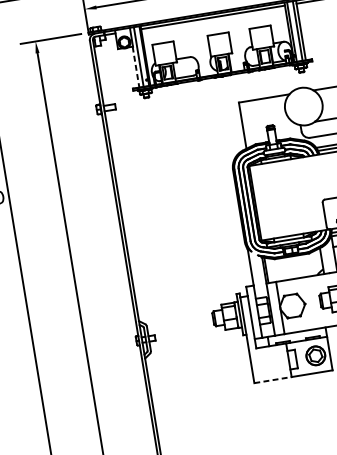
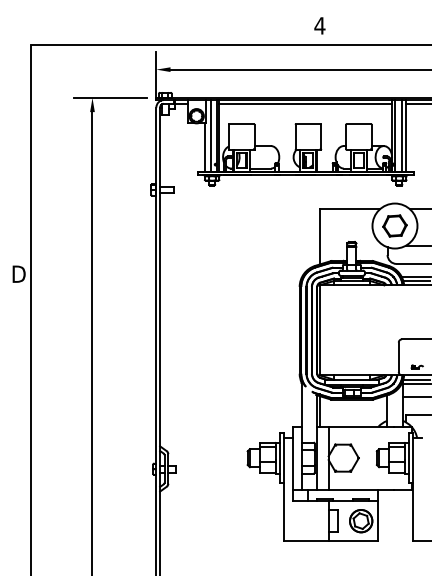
line: (136, 67) -> (205, 147), dashed -> solid
part: (303, 106) -> (394, 225), added
line: (273, 380) -> (306, 541), dashed -> solid

